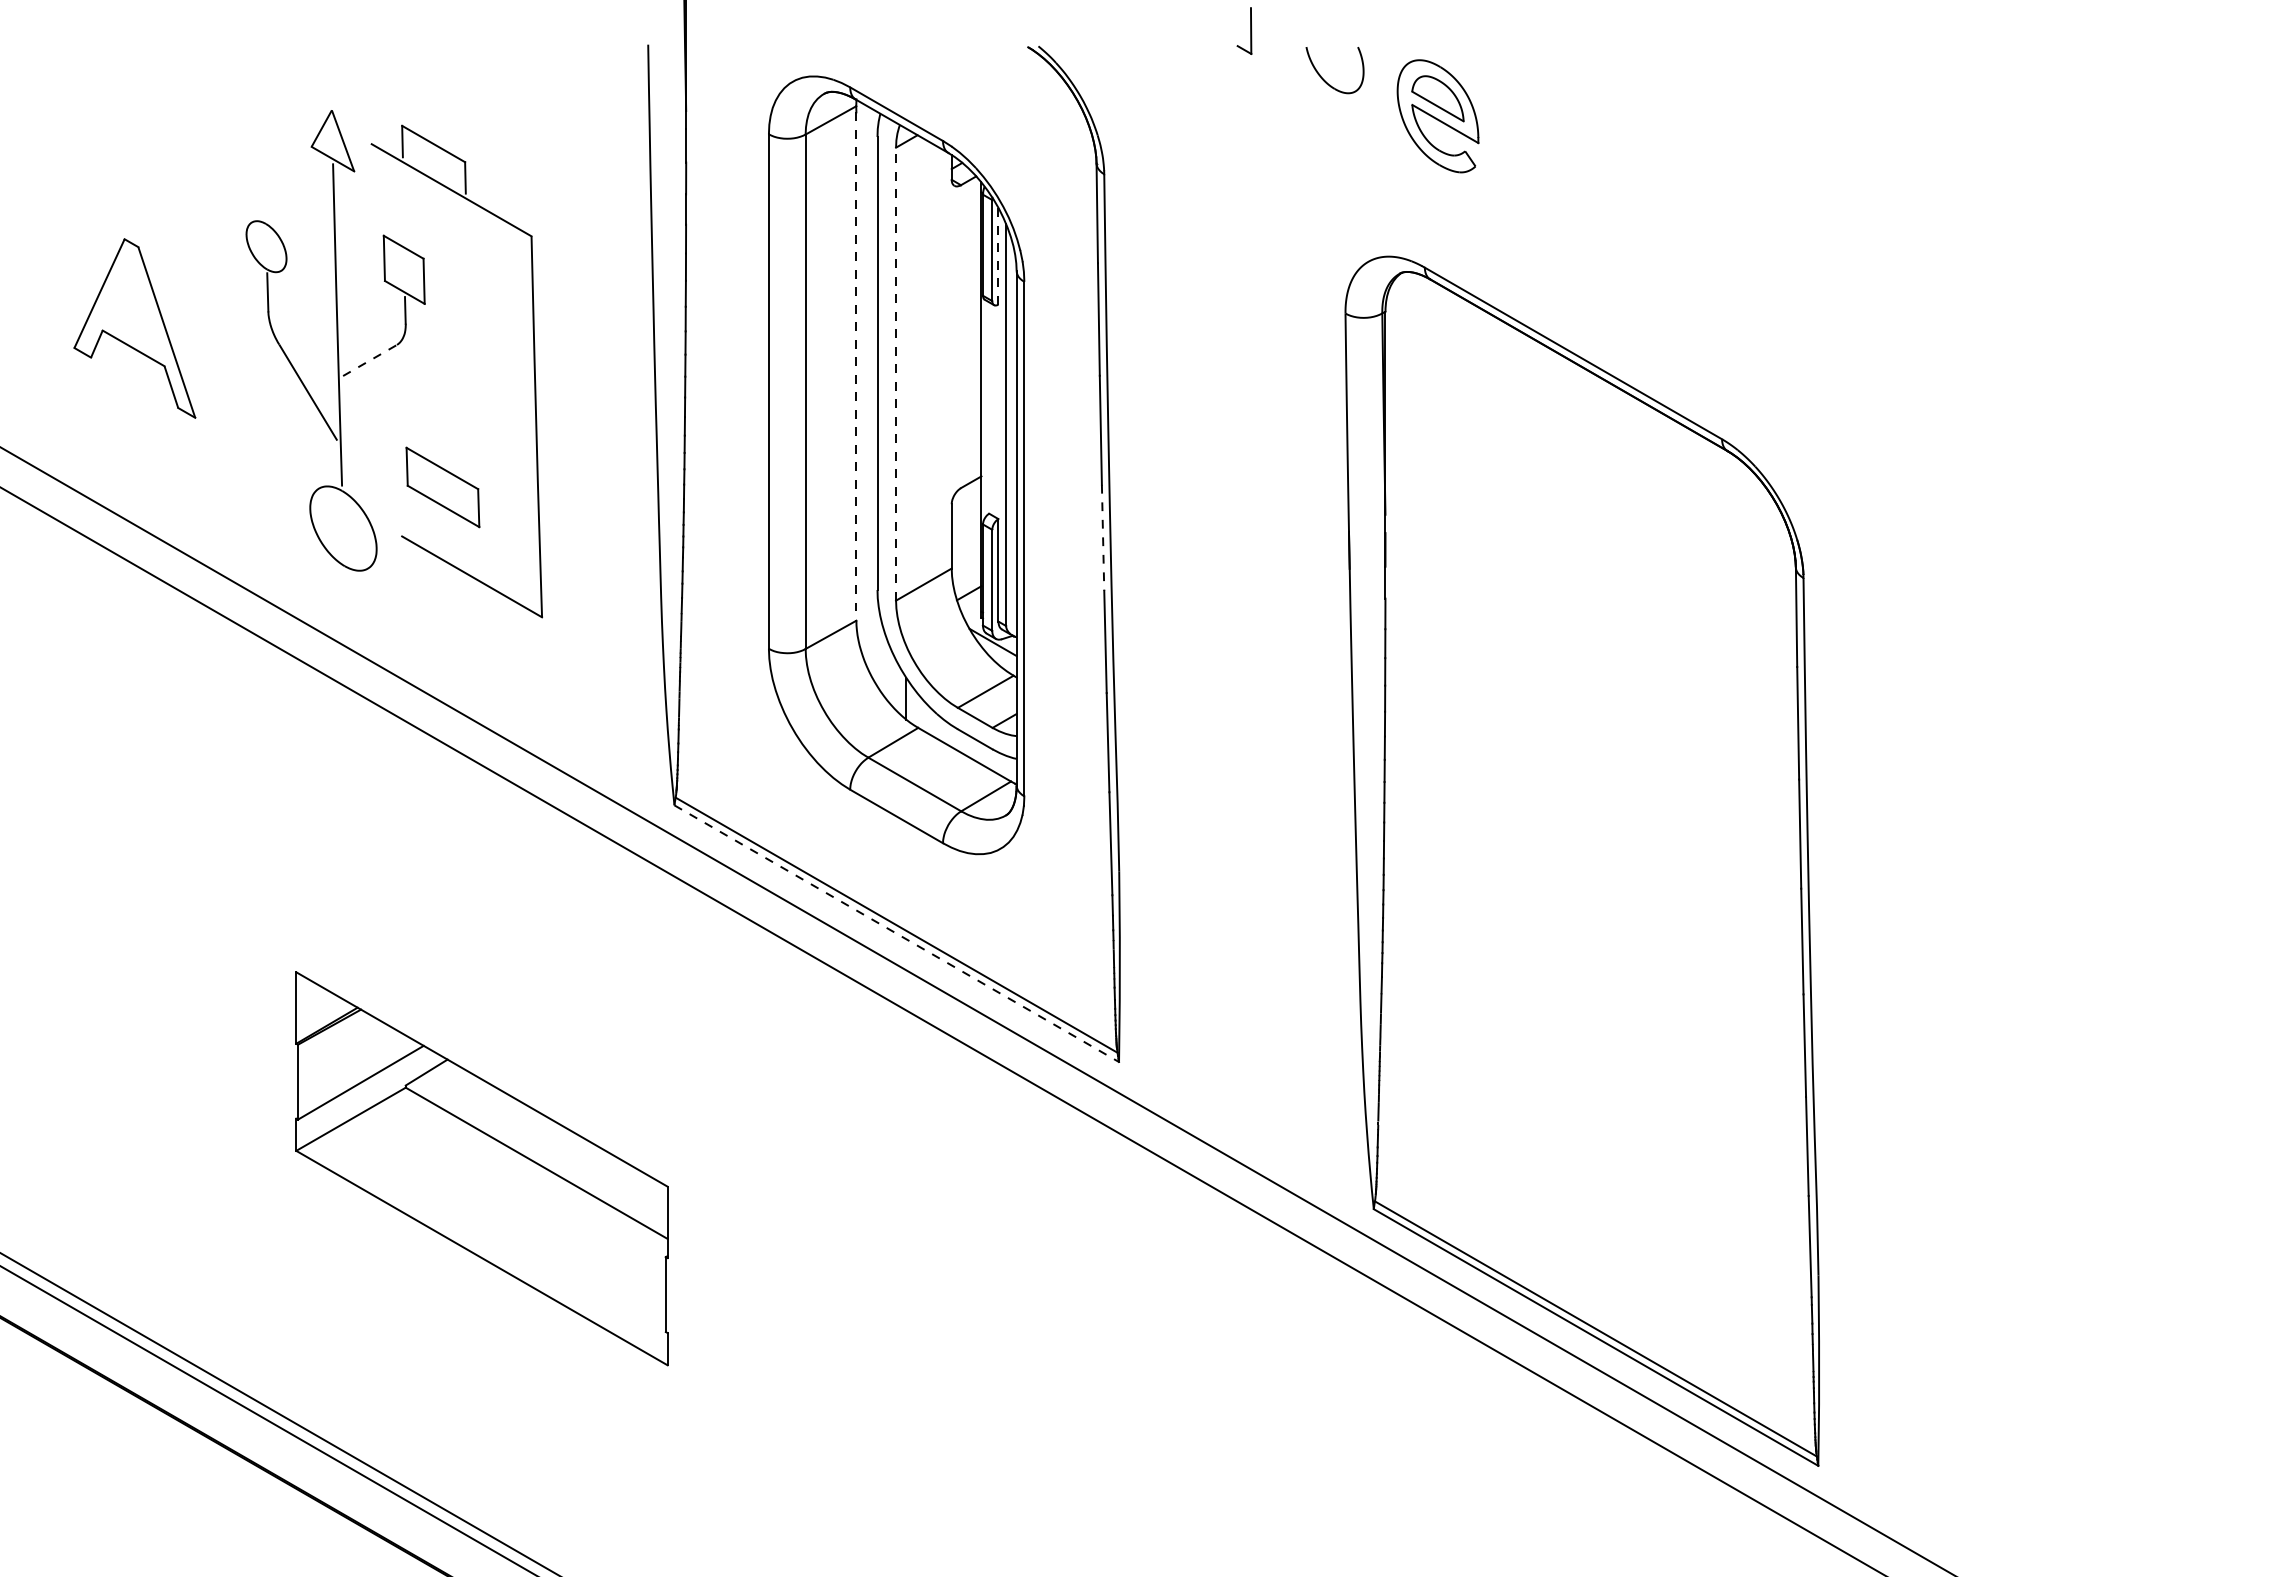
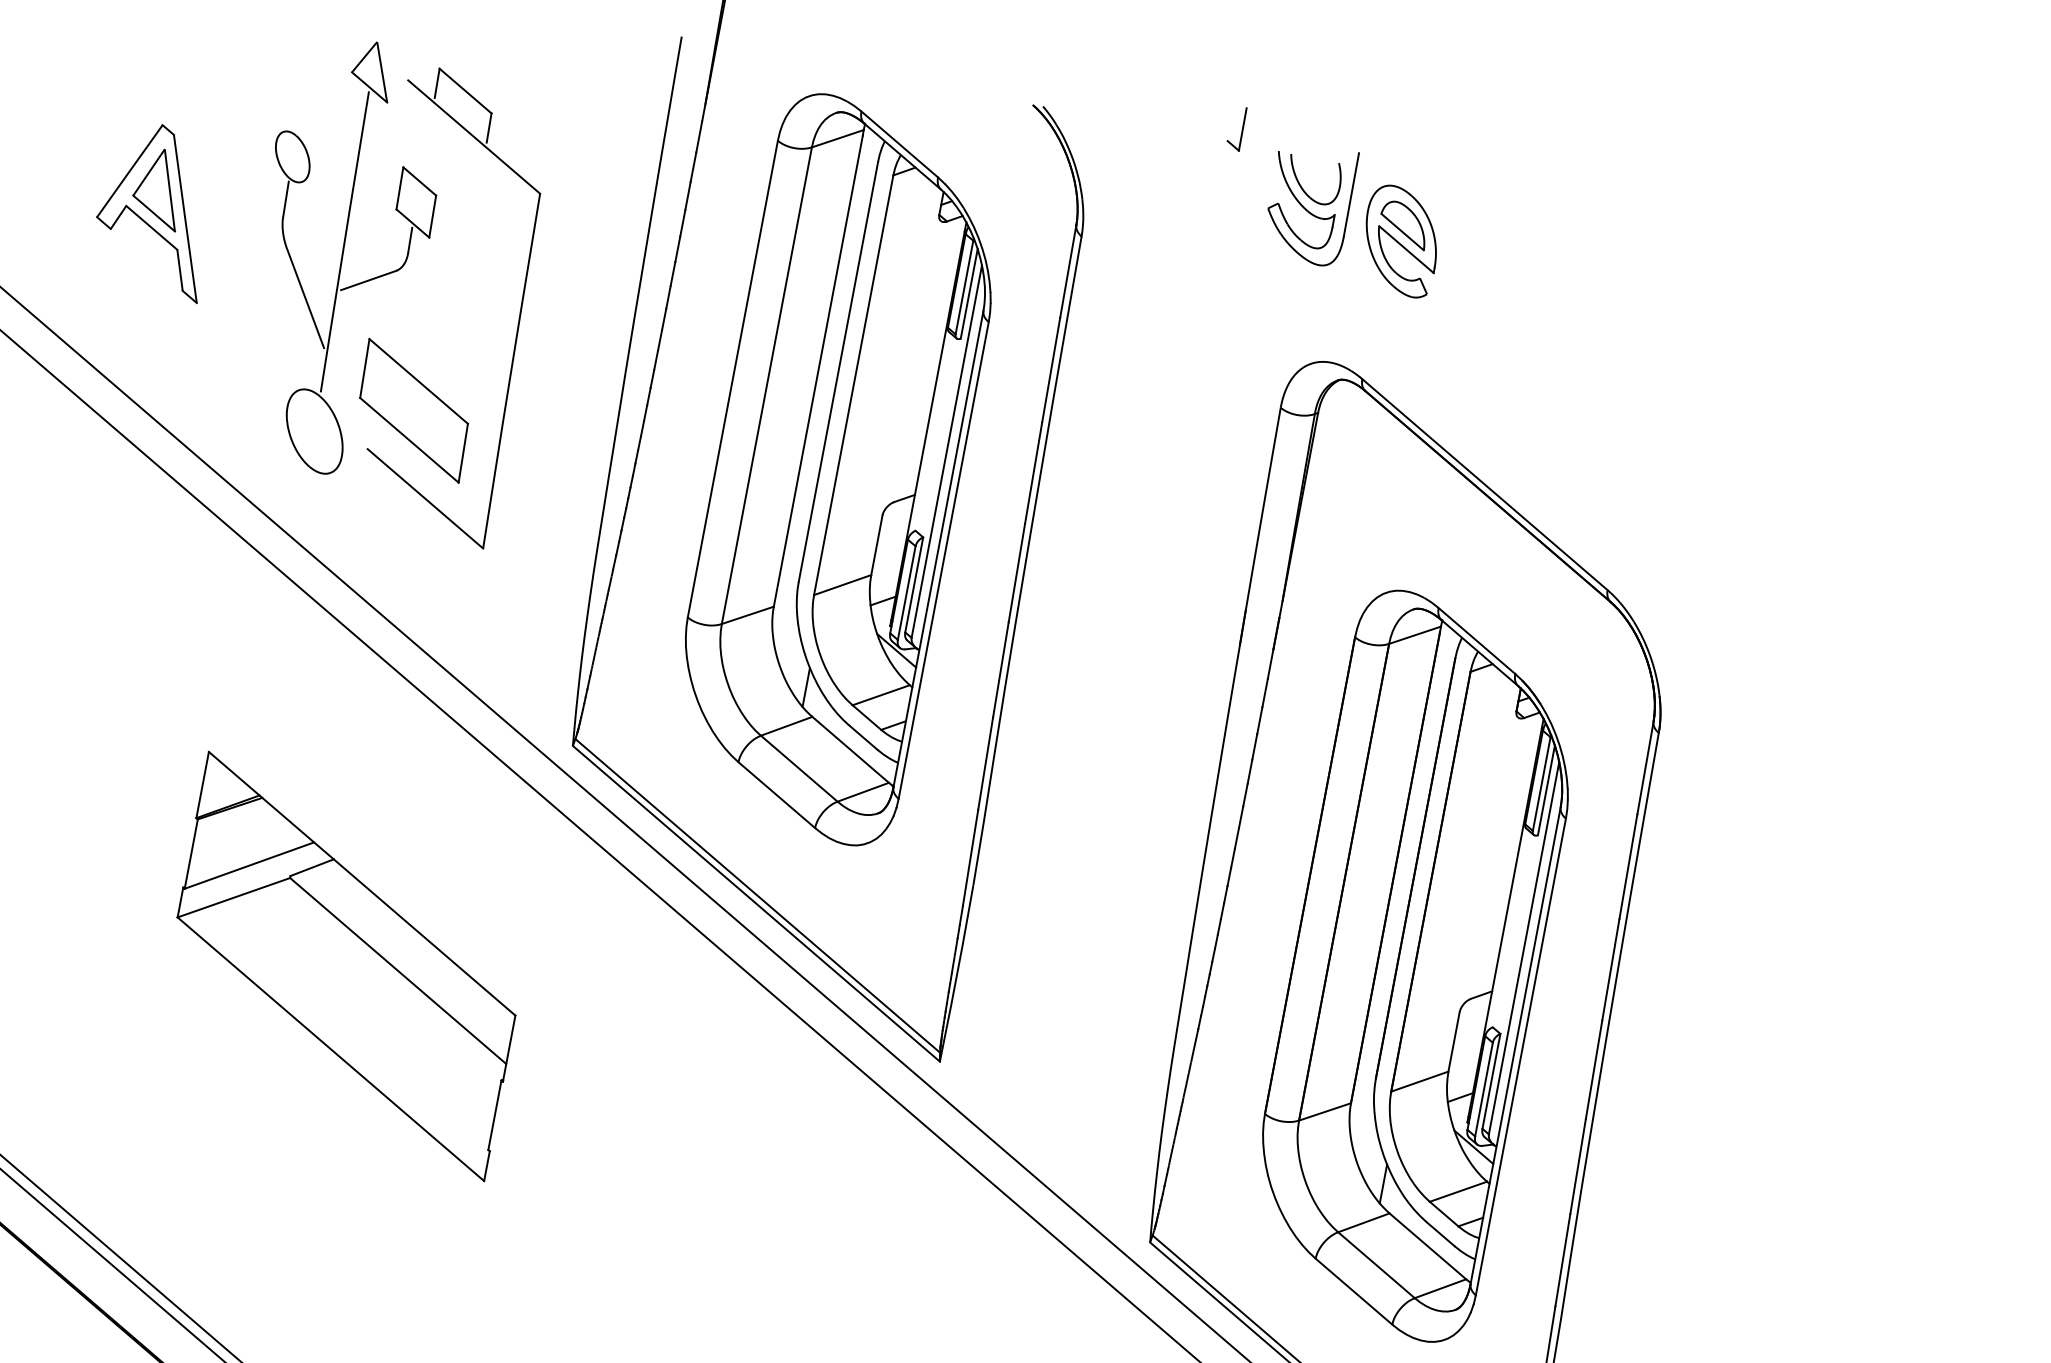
part: (1335, 95) -> (1309, 203), added
line: (998, 255) -> (969, 293), dashed -> solid
part: (132, 305) -> (158, 187), added
line: (370, 360) -> (369, 280), dashed -> solid
line: (856, 367) -> (818, 372), dashed -> solid
line: (896, 373) -> (854, 384), dashed -> solid
part: (442, 487) -> (413, 410), size x1.67
line: (1103, 537) -> (1017, 572), dashed -> solid
part: (1595, 868) -> (1415, 965), added
line: (896, 933) -> (756, 903), dashed -> solid
part: (481, 1168) -> (346, 966), moved

